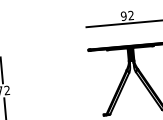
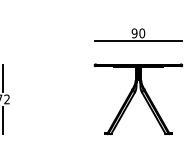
text: (131, 15) -> (142, 33), 92 -> 90

